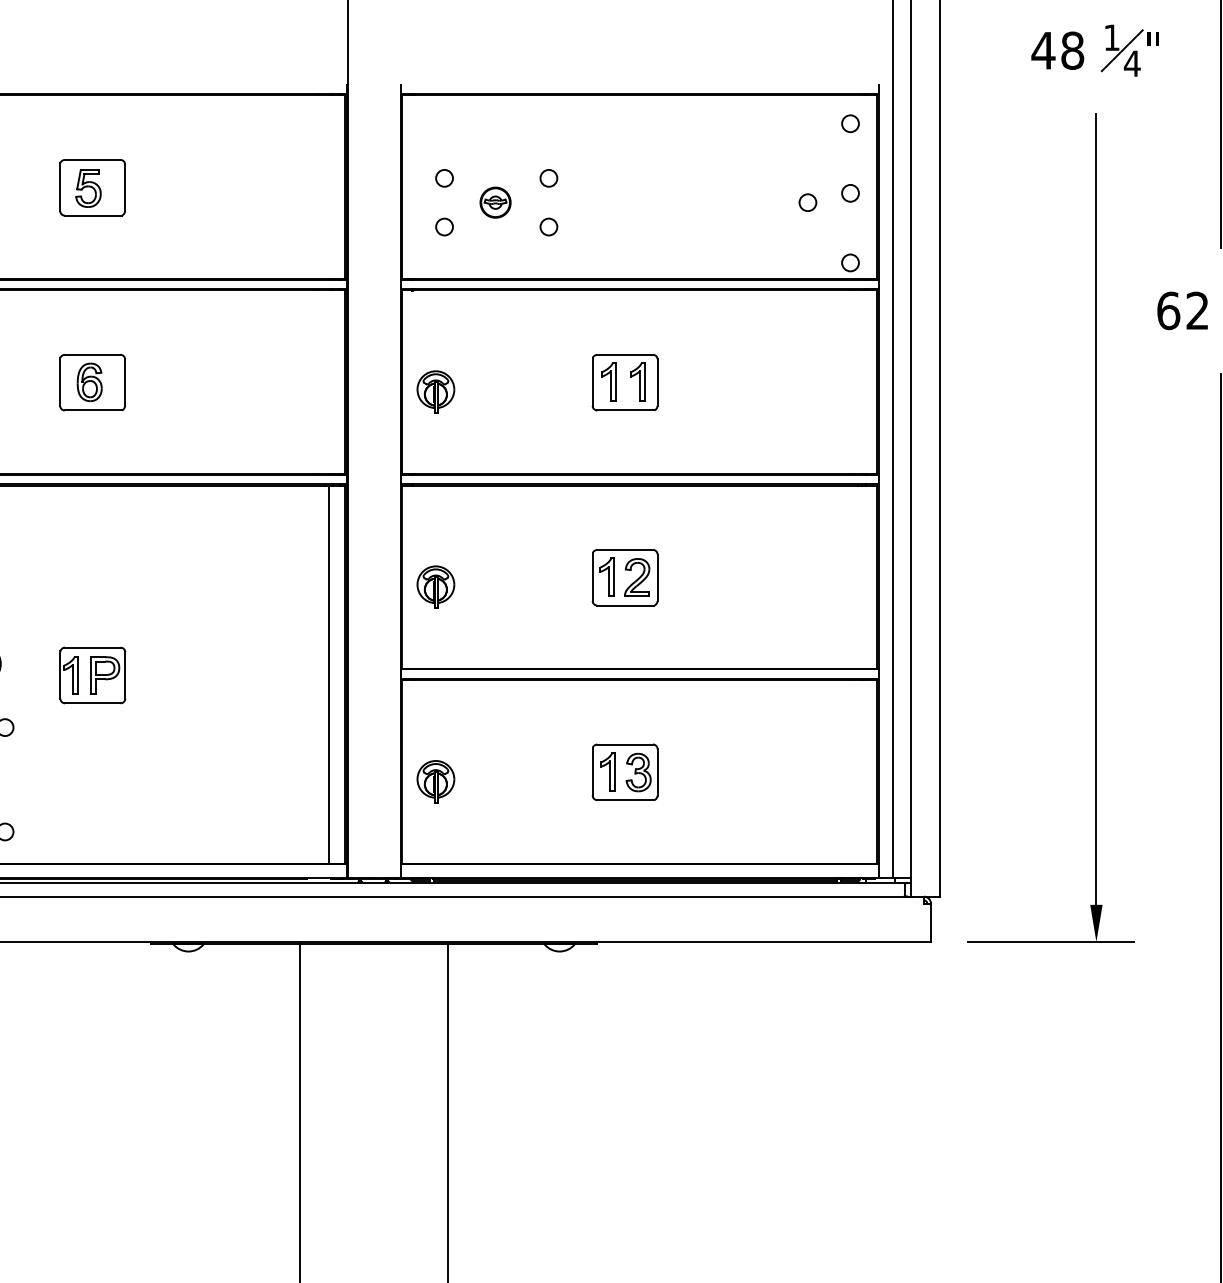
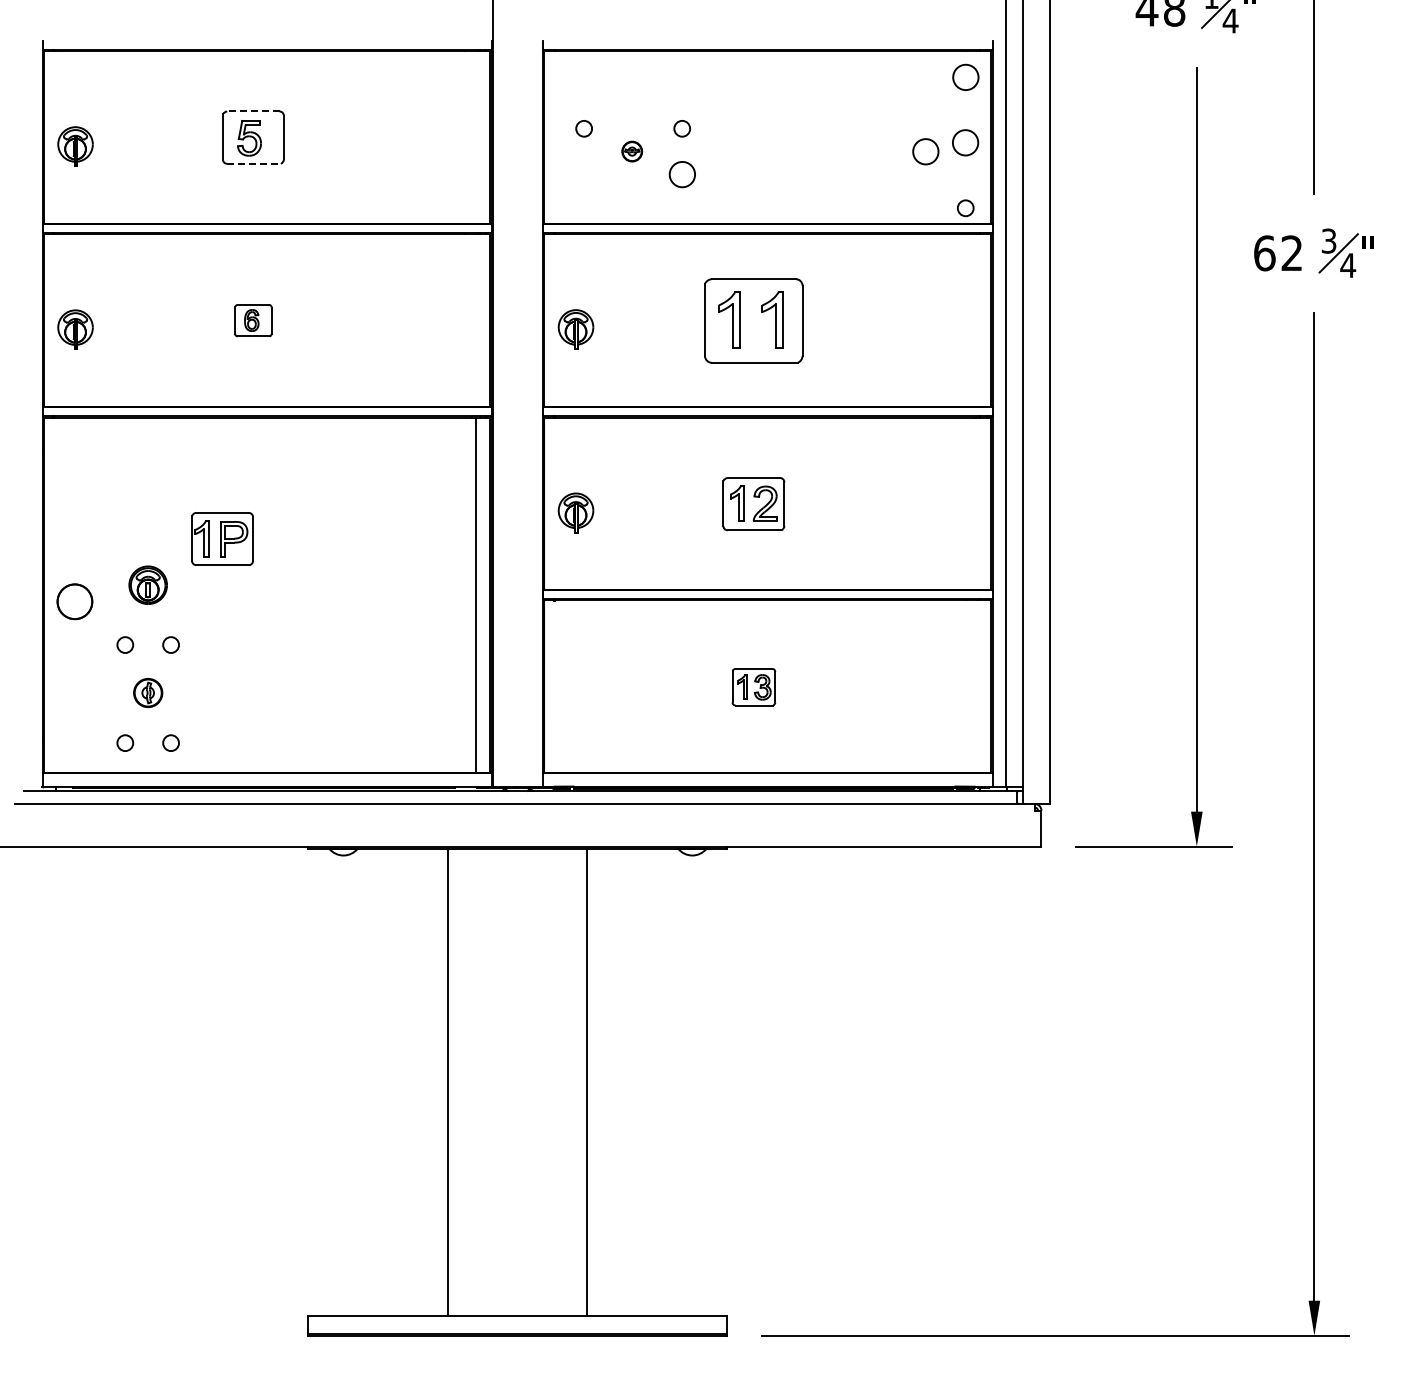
circle: (850, 123) -> (965, 77), size x1.6
line: (91, 159) -> (252, 111), solid -> dashed
circle: (850, 192) -> (965, 142), size x1.6
part: (495, 202) -> (632, 151), size x0.7
circle: (807, 202) -> (925, 151), size x1.6
line: (93, 215) -> (254, 163), solid -> dashed
circle: (443, 226) -> (583, 174), removed
circle: (548, 226) -> (681, 174), size x1.6
part: (92, 382) -> (253, 320), size x0.6
part: (624, 382) -> (753, 320), size x1.6
part: (92, 674) -> (222, 538), moved
part: (624, 772) -> (753, 687), size x0.7
part: (435, 781) -> (575, 695), removed

